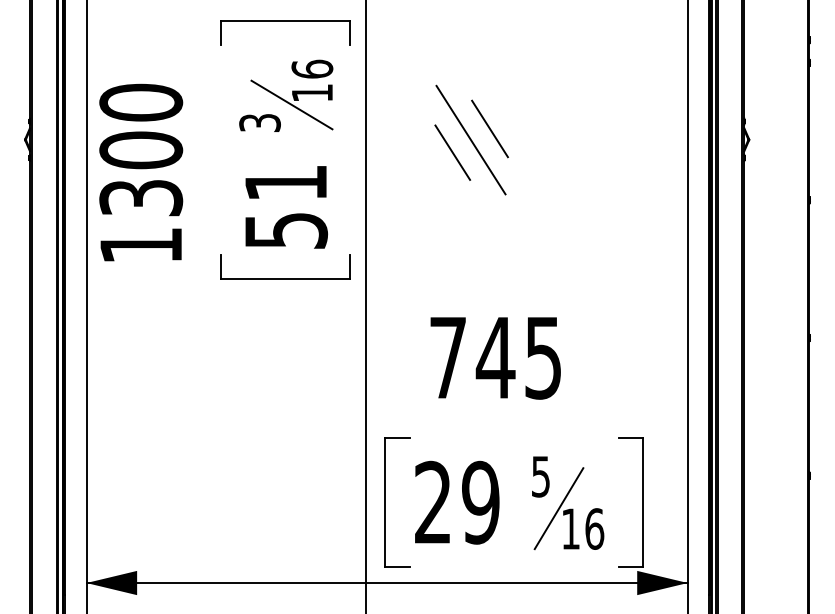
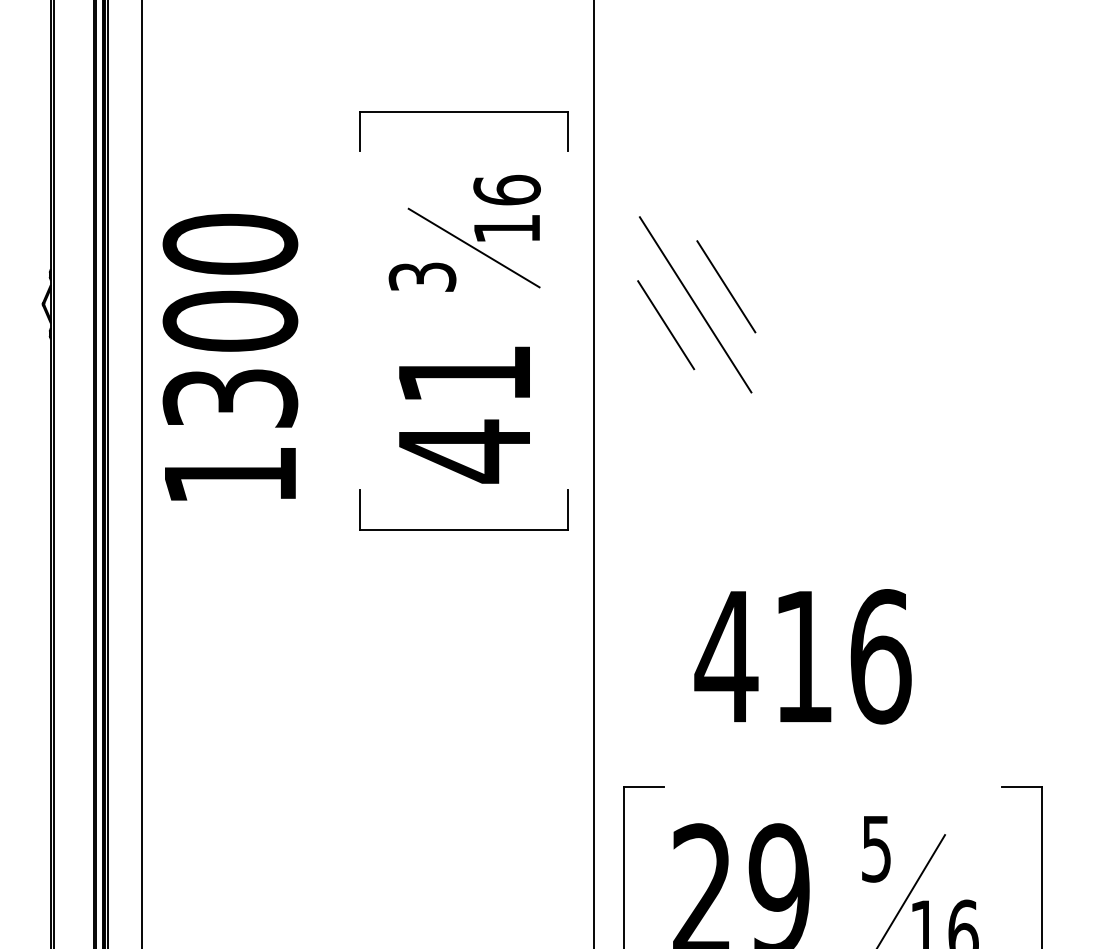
part: (471, 139) -> (696, 303), moved
text: (286, 230) -> (465, 450), 51 -> 41
text: (495, 357) -> (803, 656), 745 -> 416

